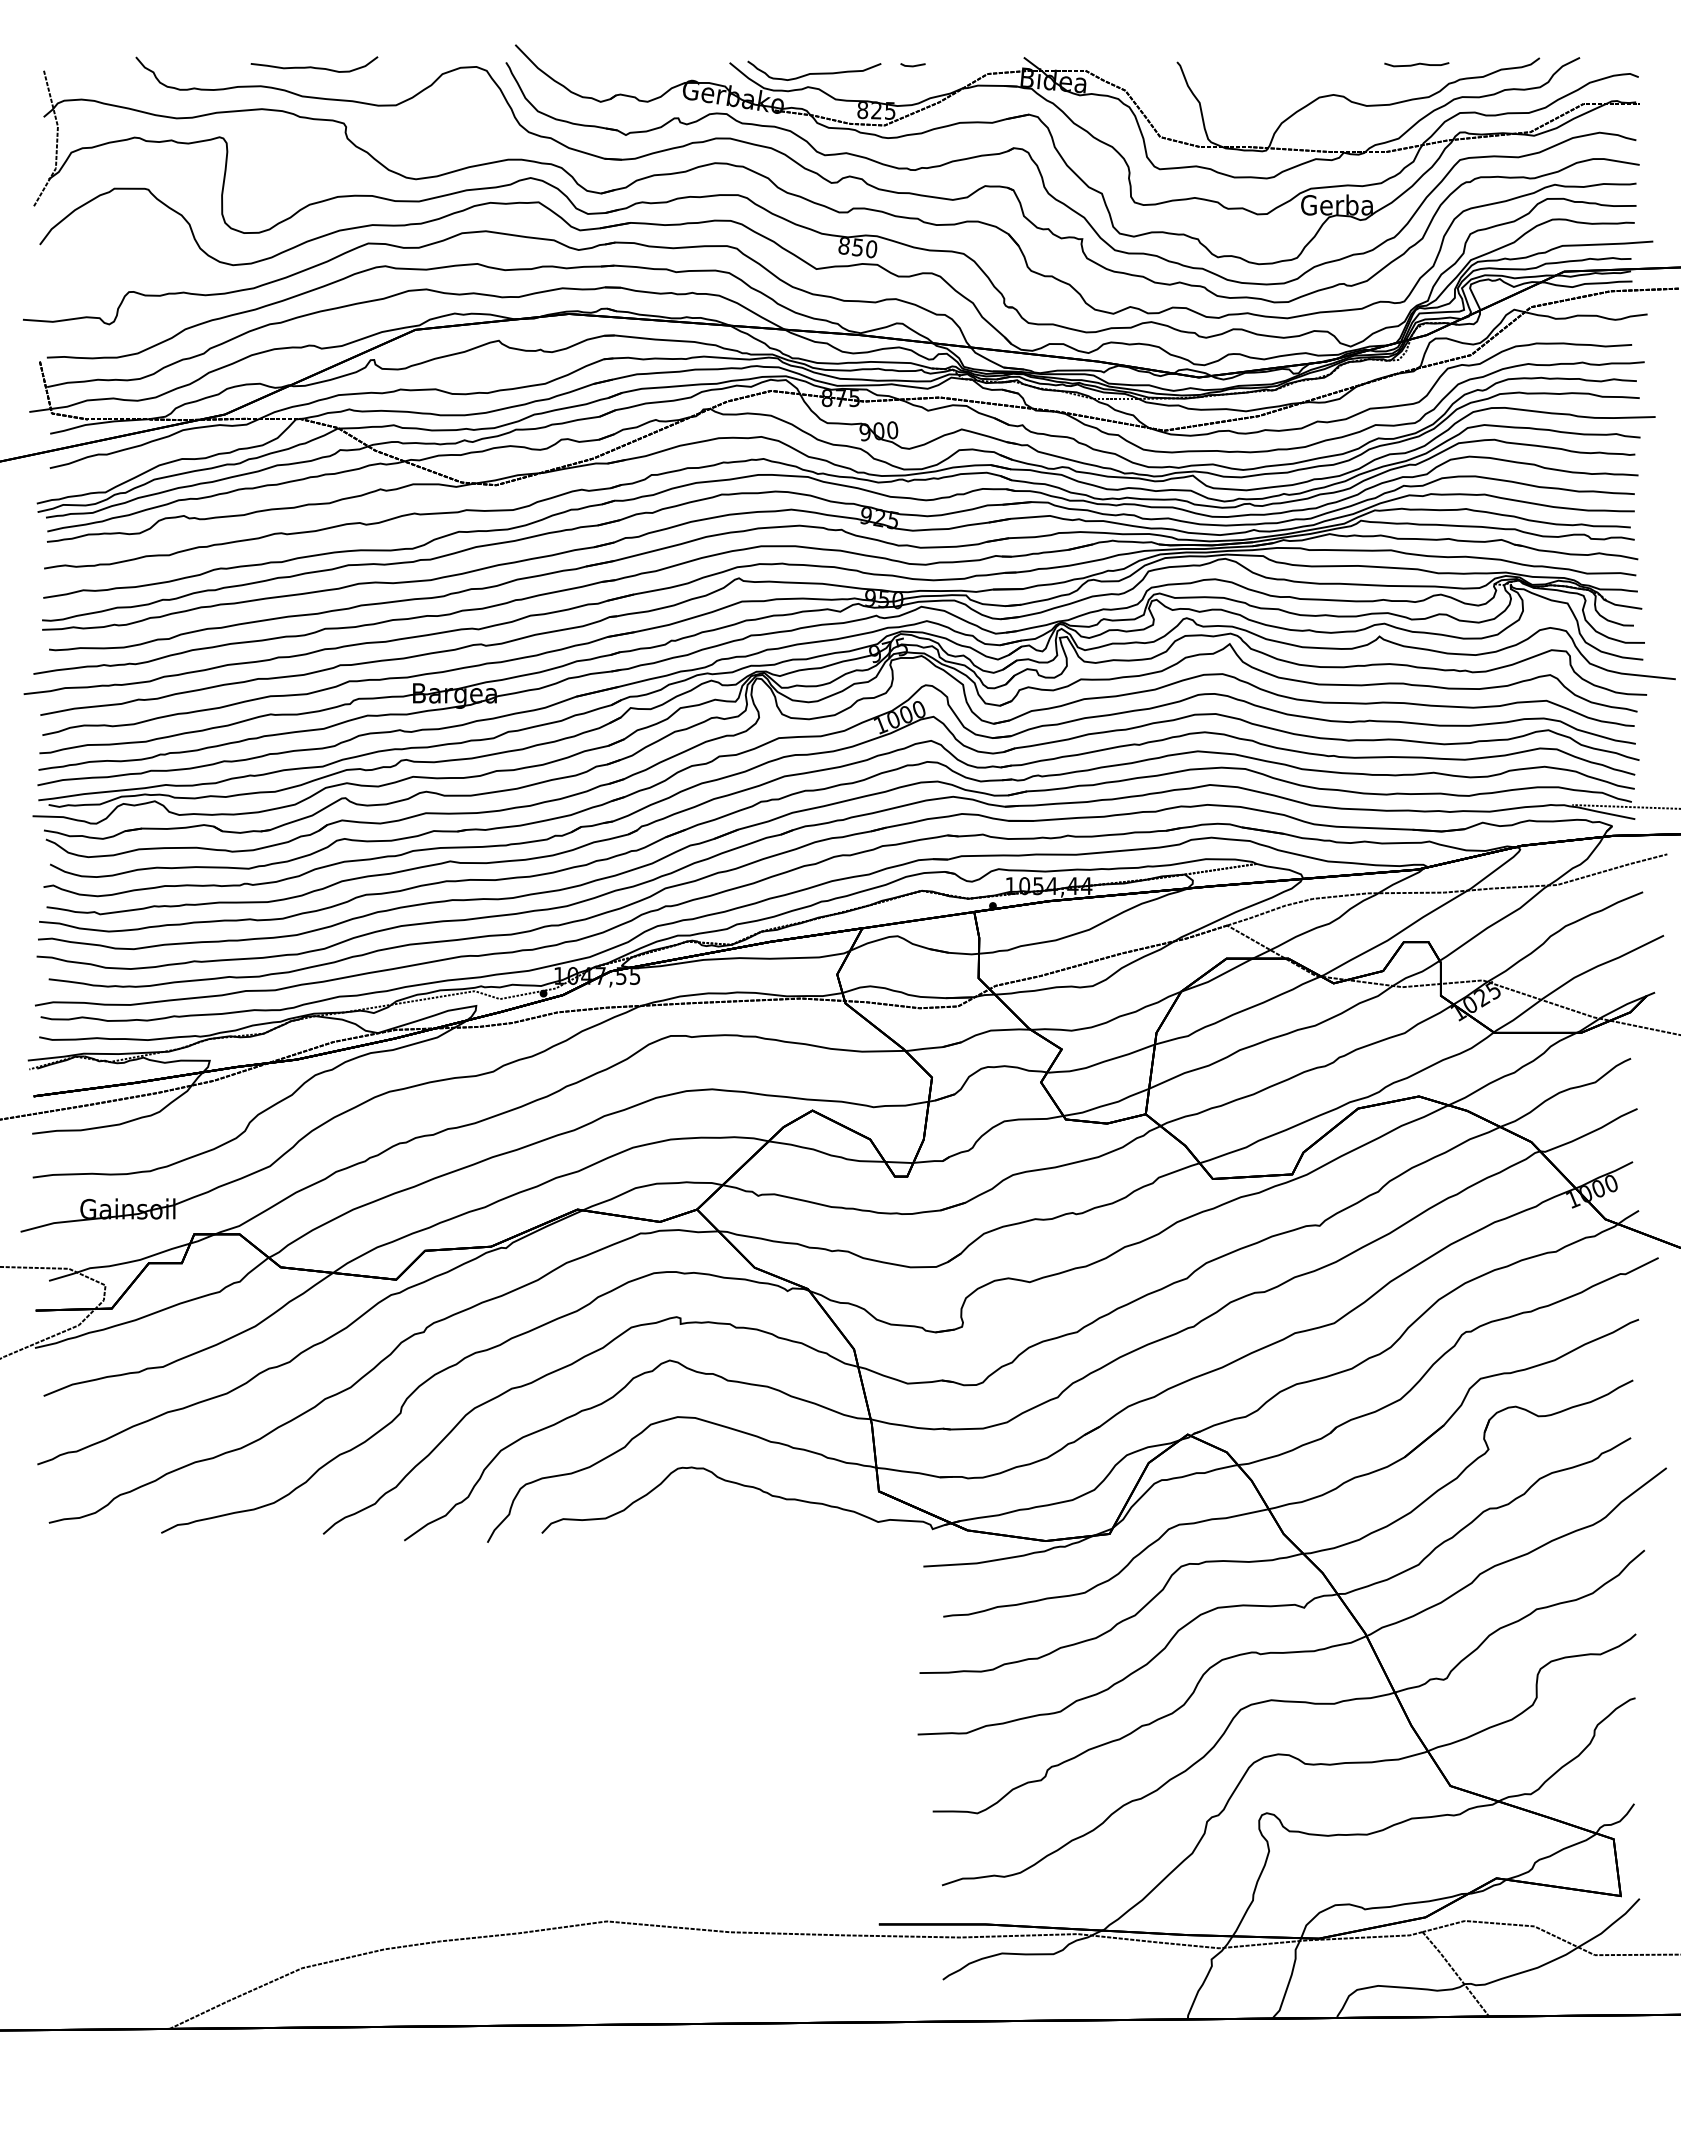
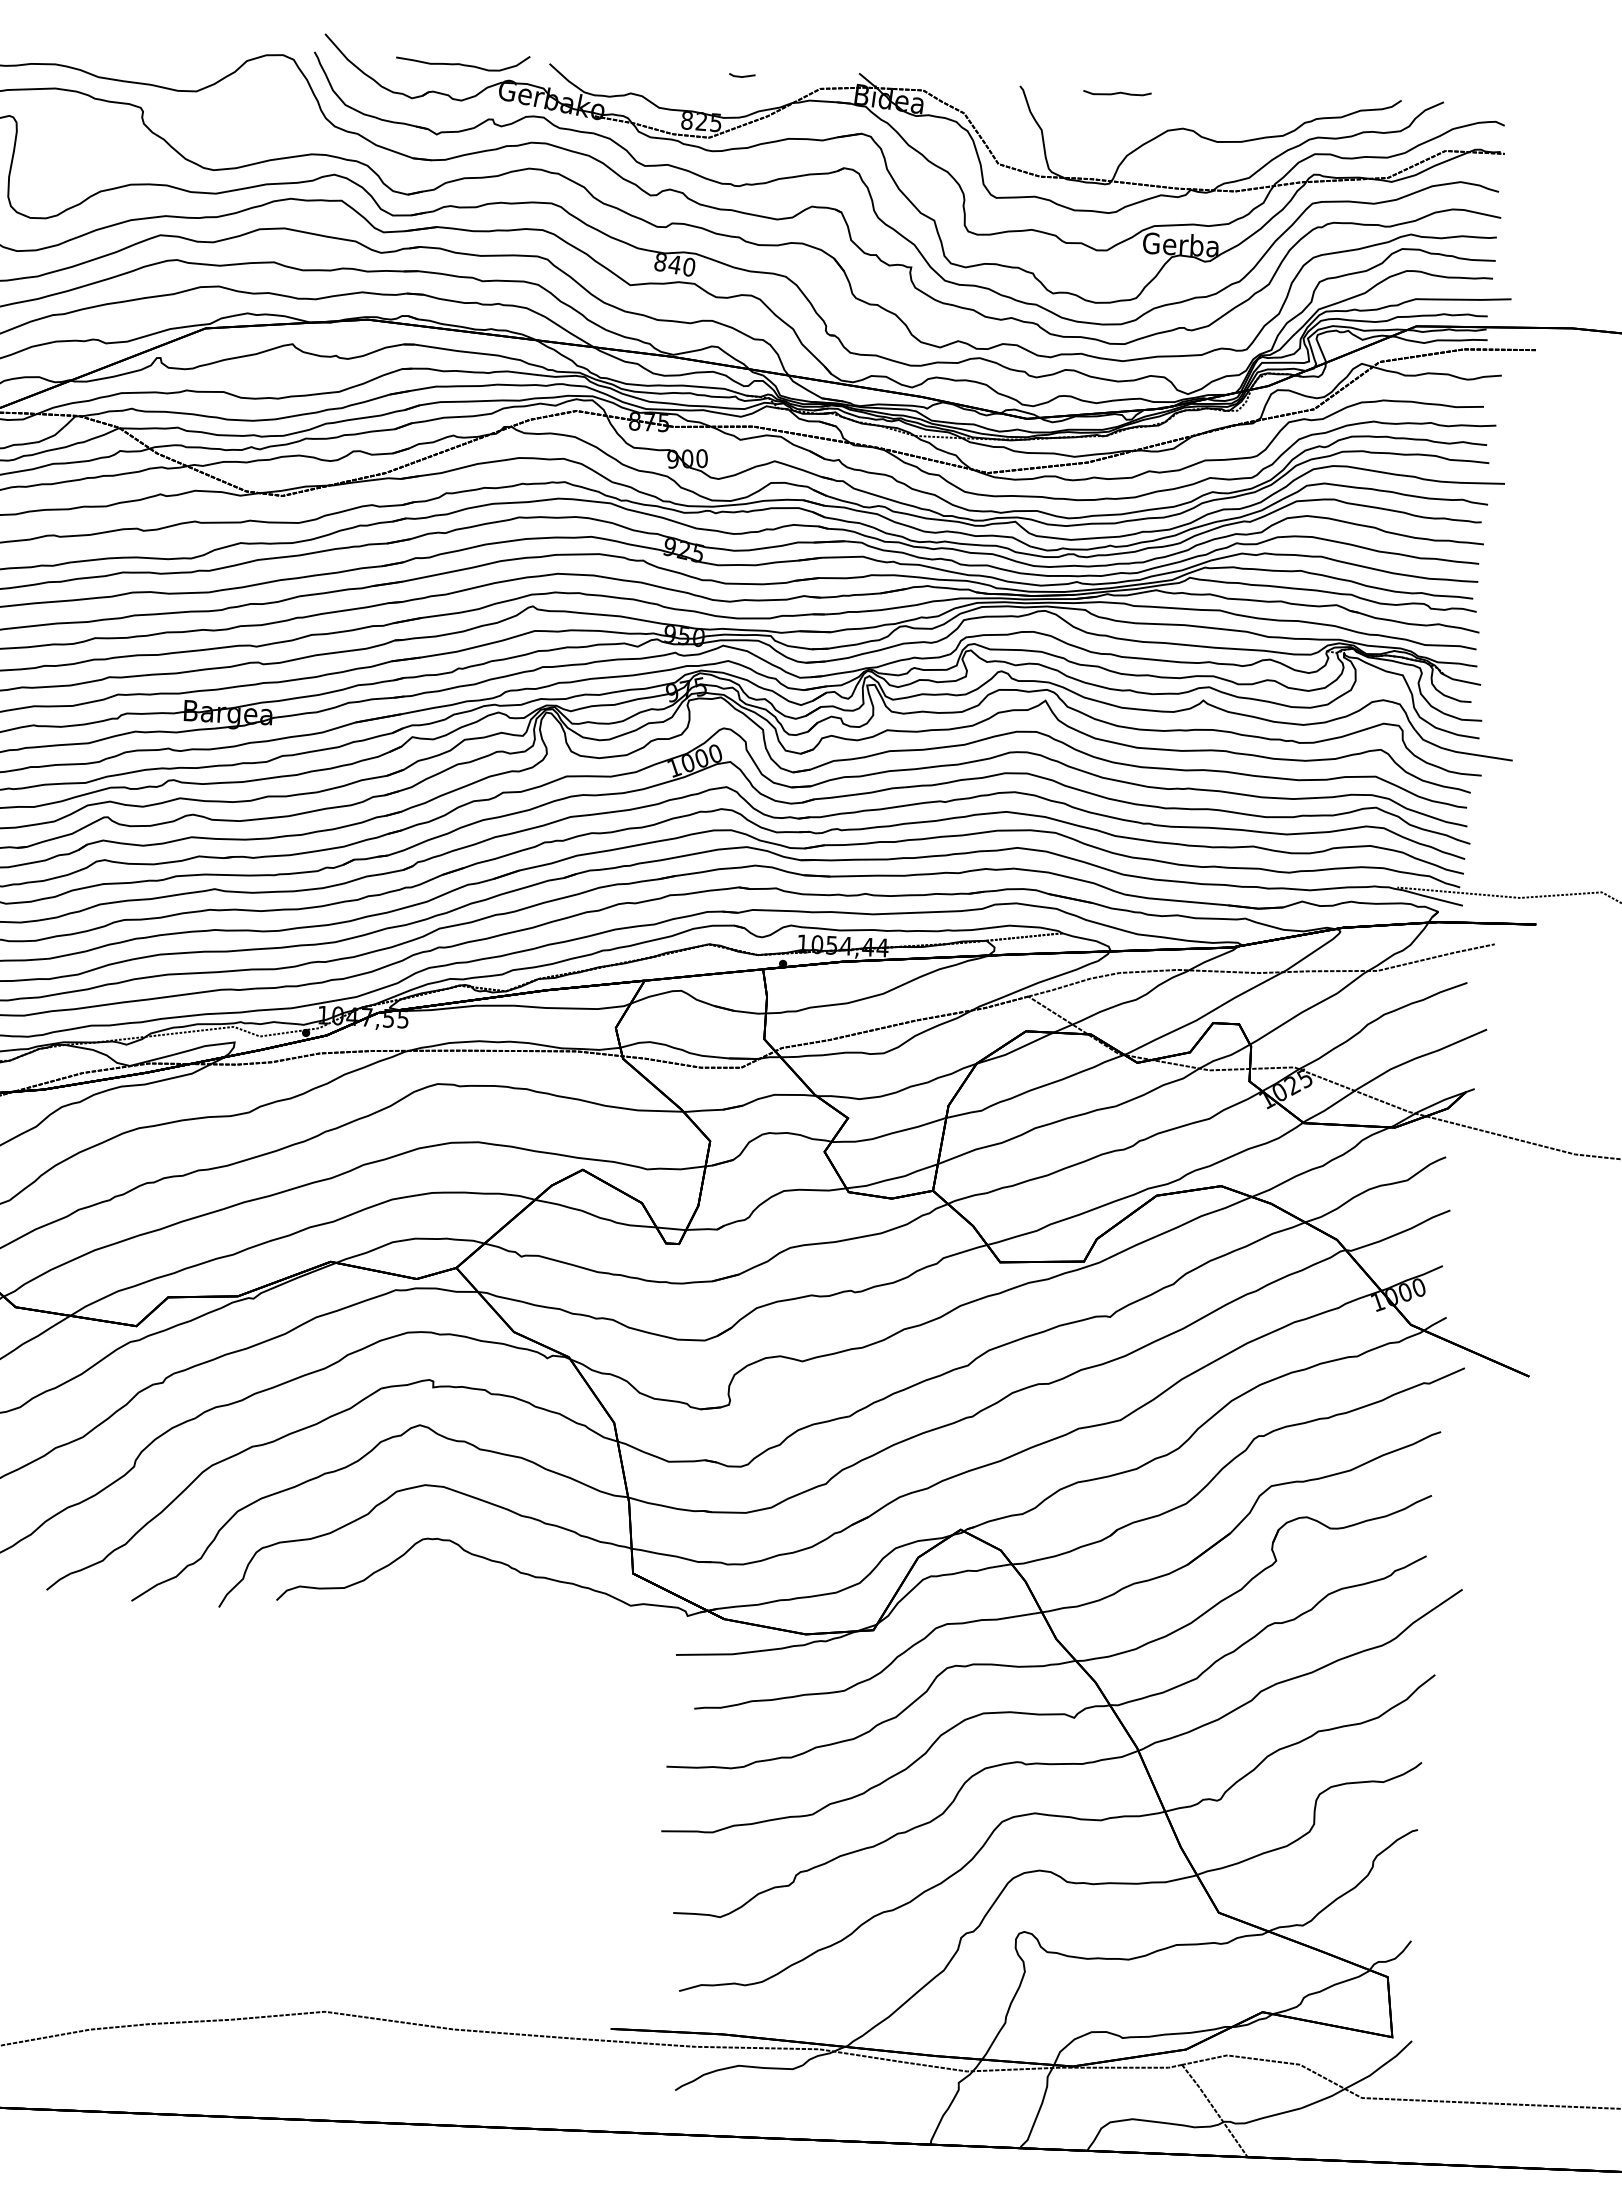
curve: (1416, 64) -> (1117, 93), moved
curve: (313, 66) -> (461, 63), moved
curve: (814, 72) -> (638, 78), removed
text: (857, 247) -> (674, 264), 850 -> 840

